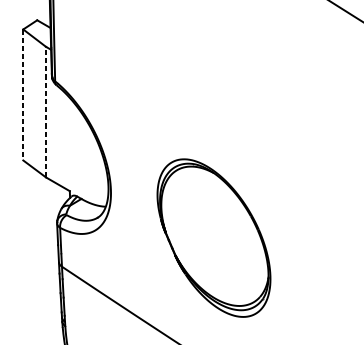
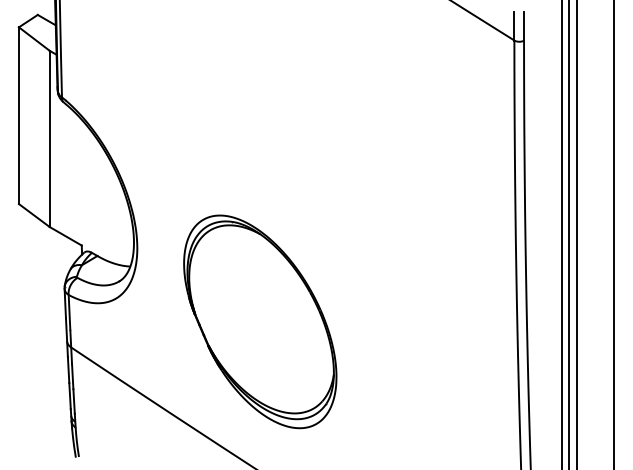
line: (22, 95) -> (18, 116), dashed -> solid
line: (45, 111) -> (49, 138), dashed -> solid
part: (214, 237) -> (260, 321), moved

